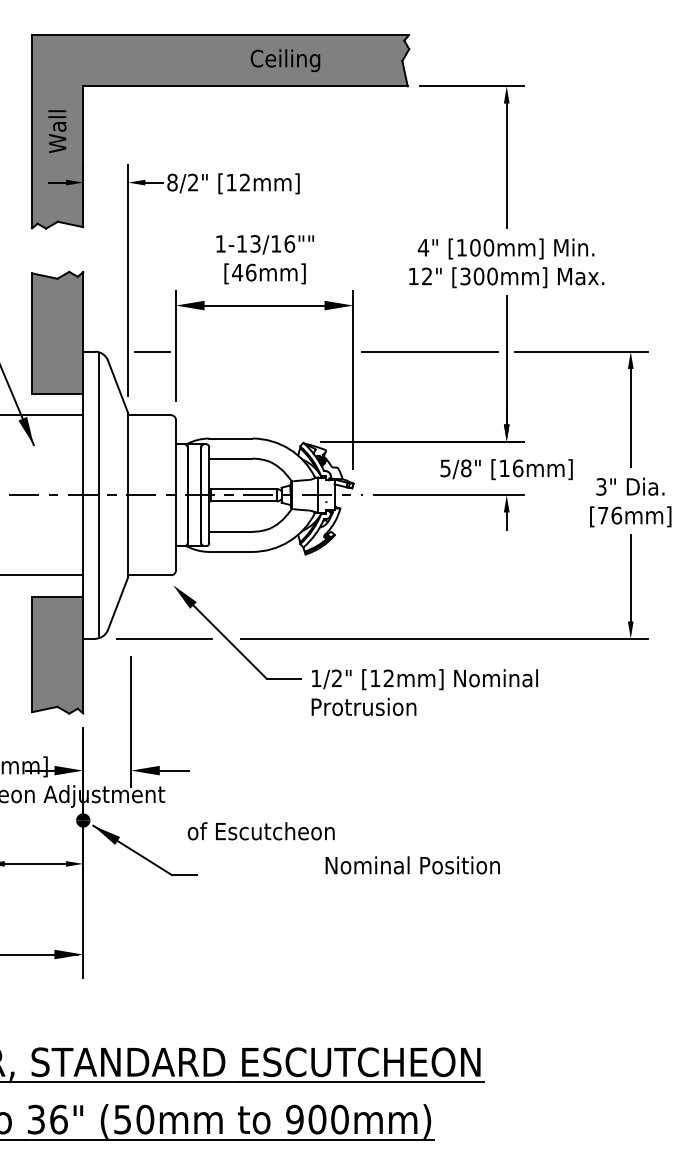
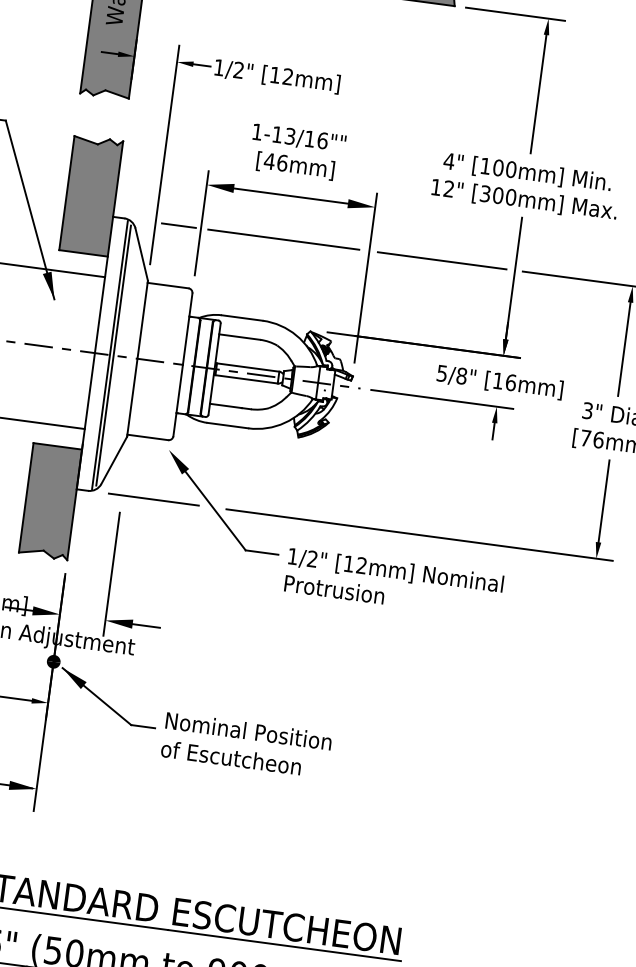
text: (172, 182) -> (219, 67), 8/2" -> 1/2"
line: (262, 351) -> (283, 239), added
line: (102, 495) -> (113, 355), added
text: (260, 831) -> (230, 757), moved
text: (412, 865) -> (248, 731), moved

